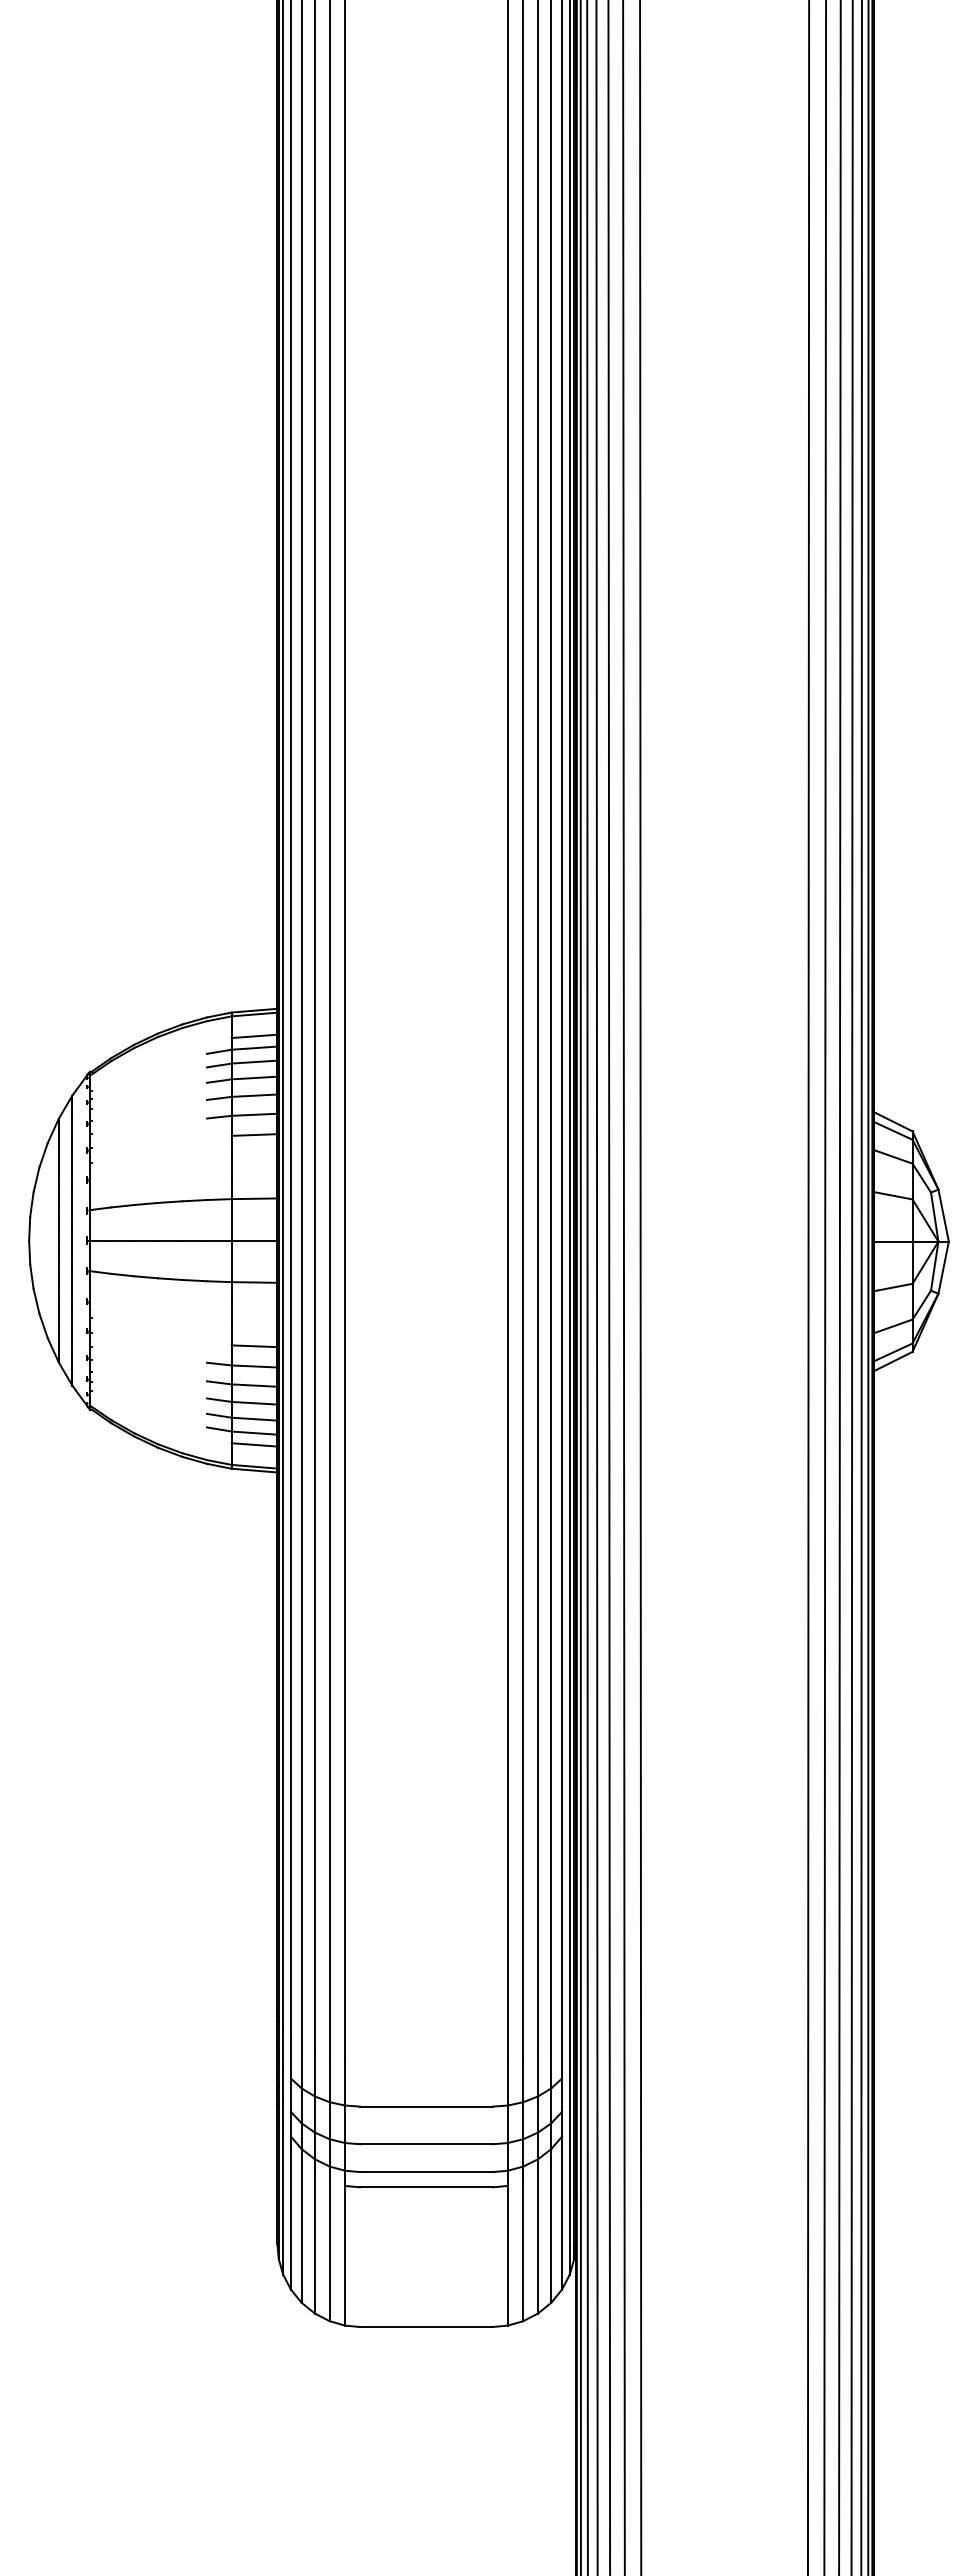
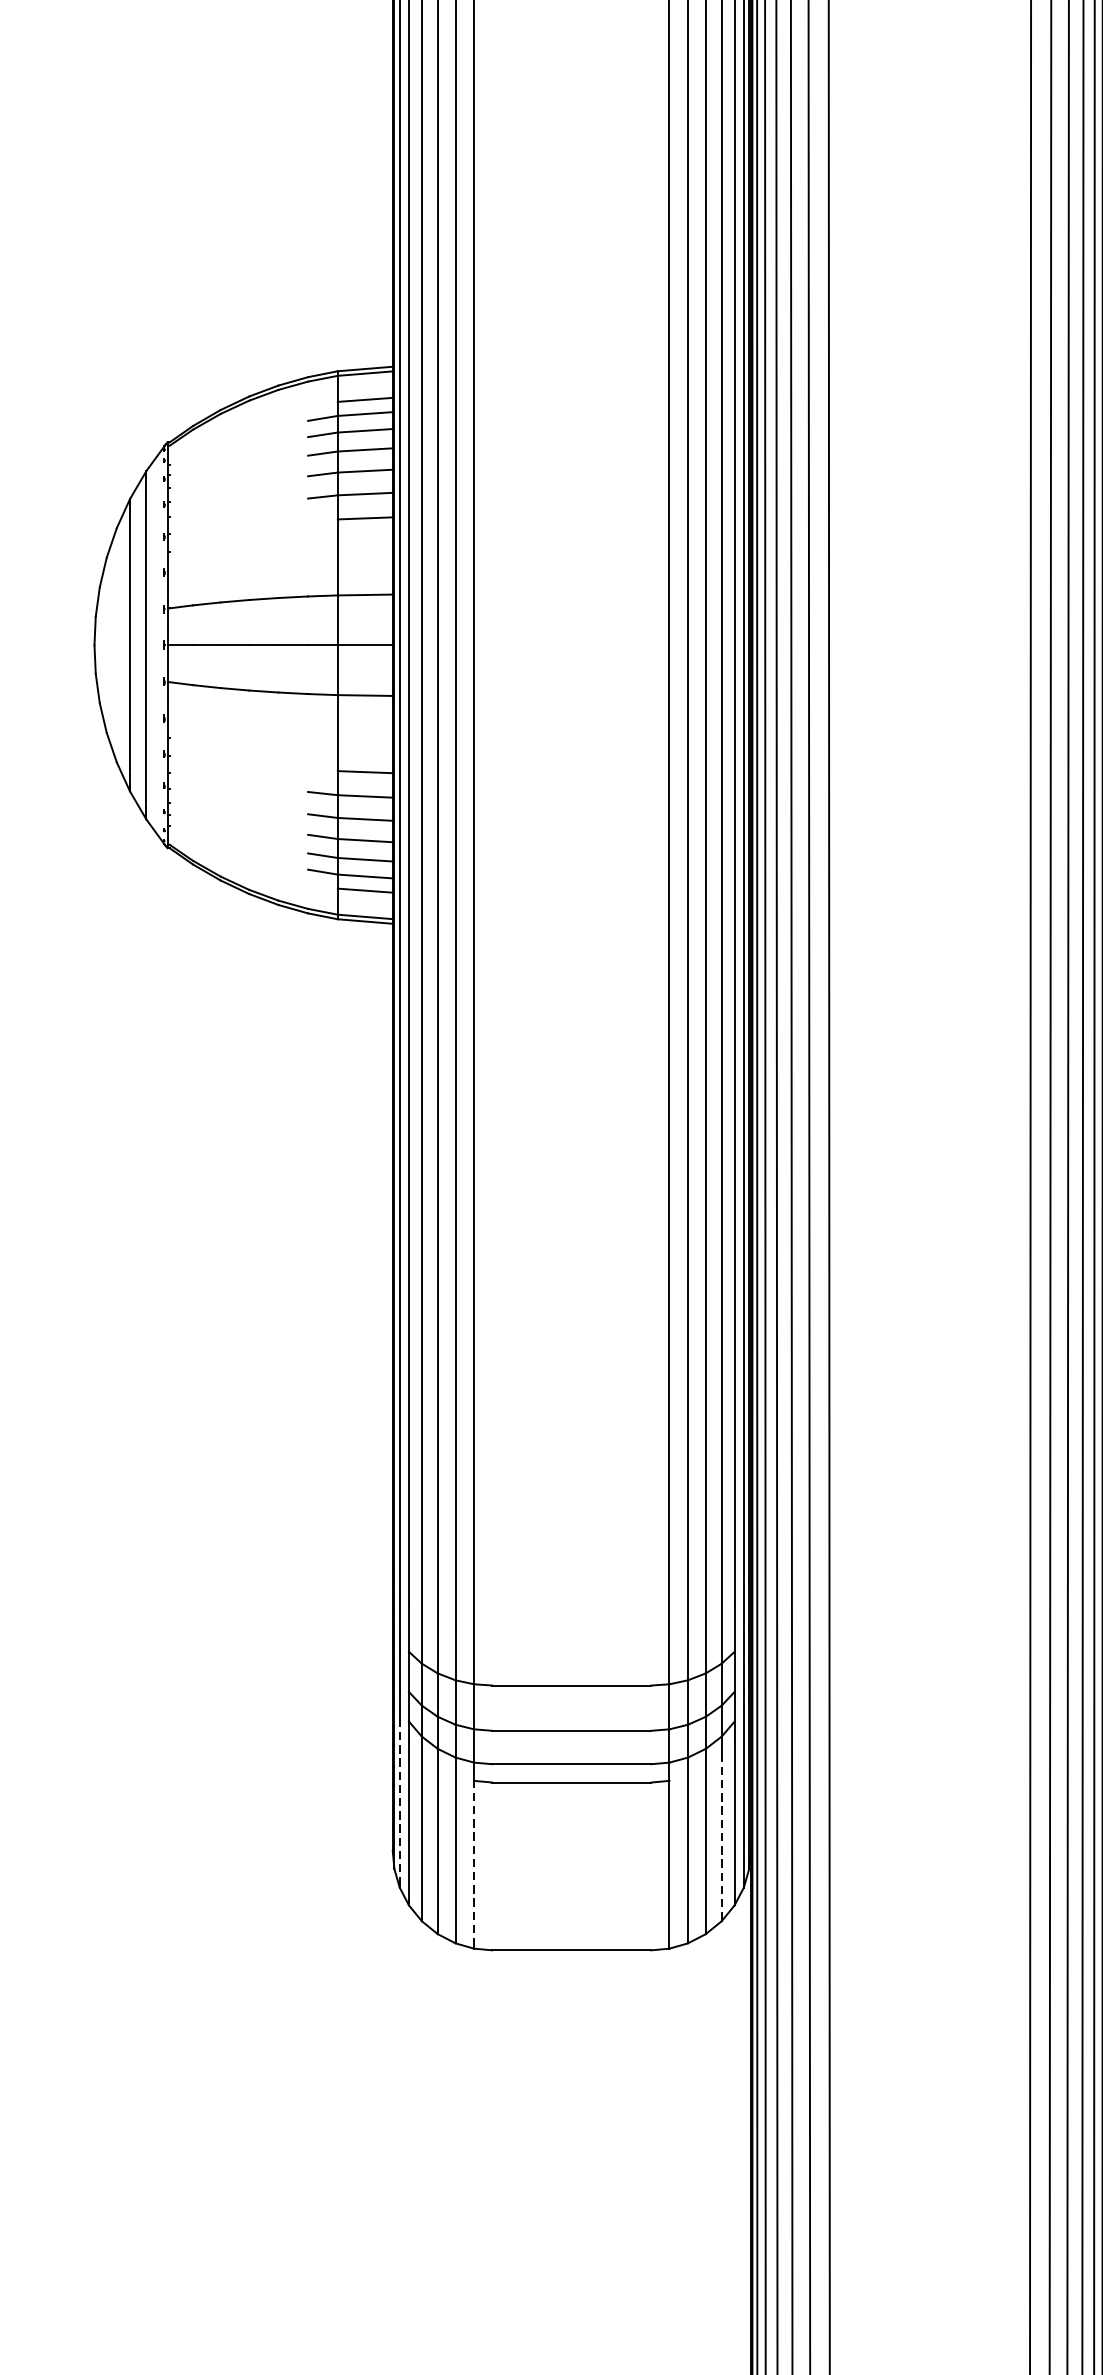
line: (283, 2204) -> (400, 1803), solid -> dashed
line: (551, 2232) -> (721, 1836), solid -> dashed
line: (345, 2254) -> (474, 1863), solid -> dashed

